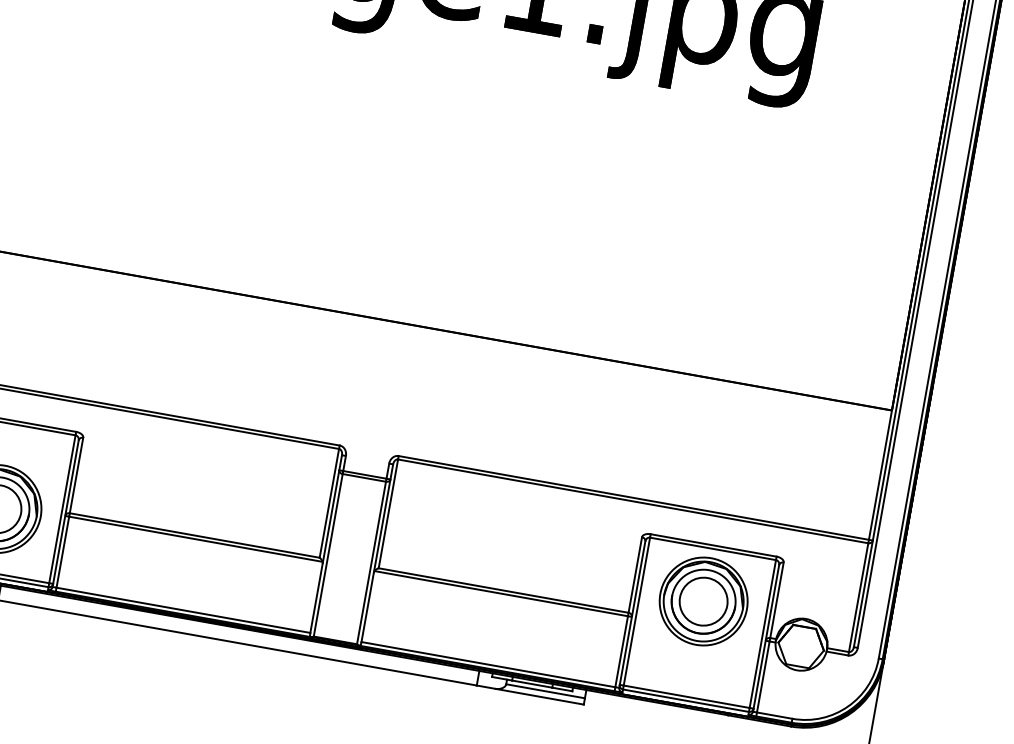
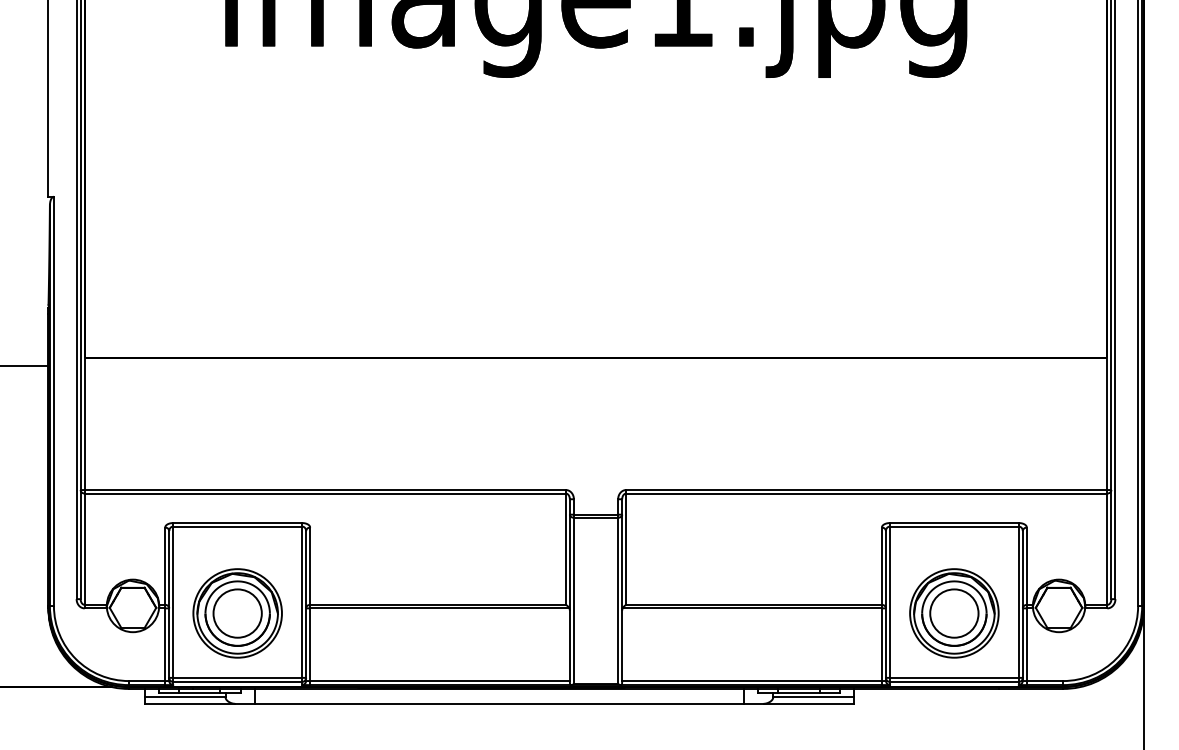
part: (703, 601) -> (954, 613), moved

